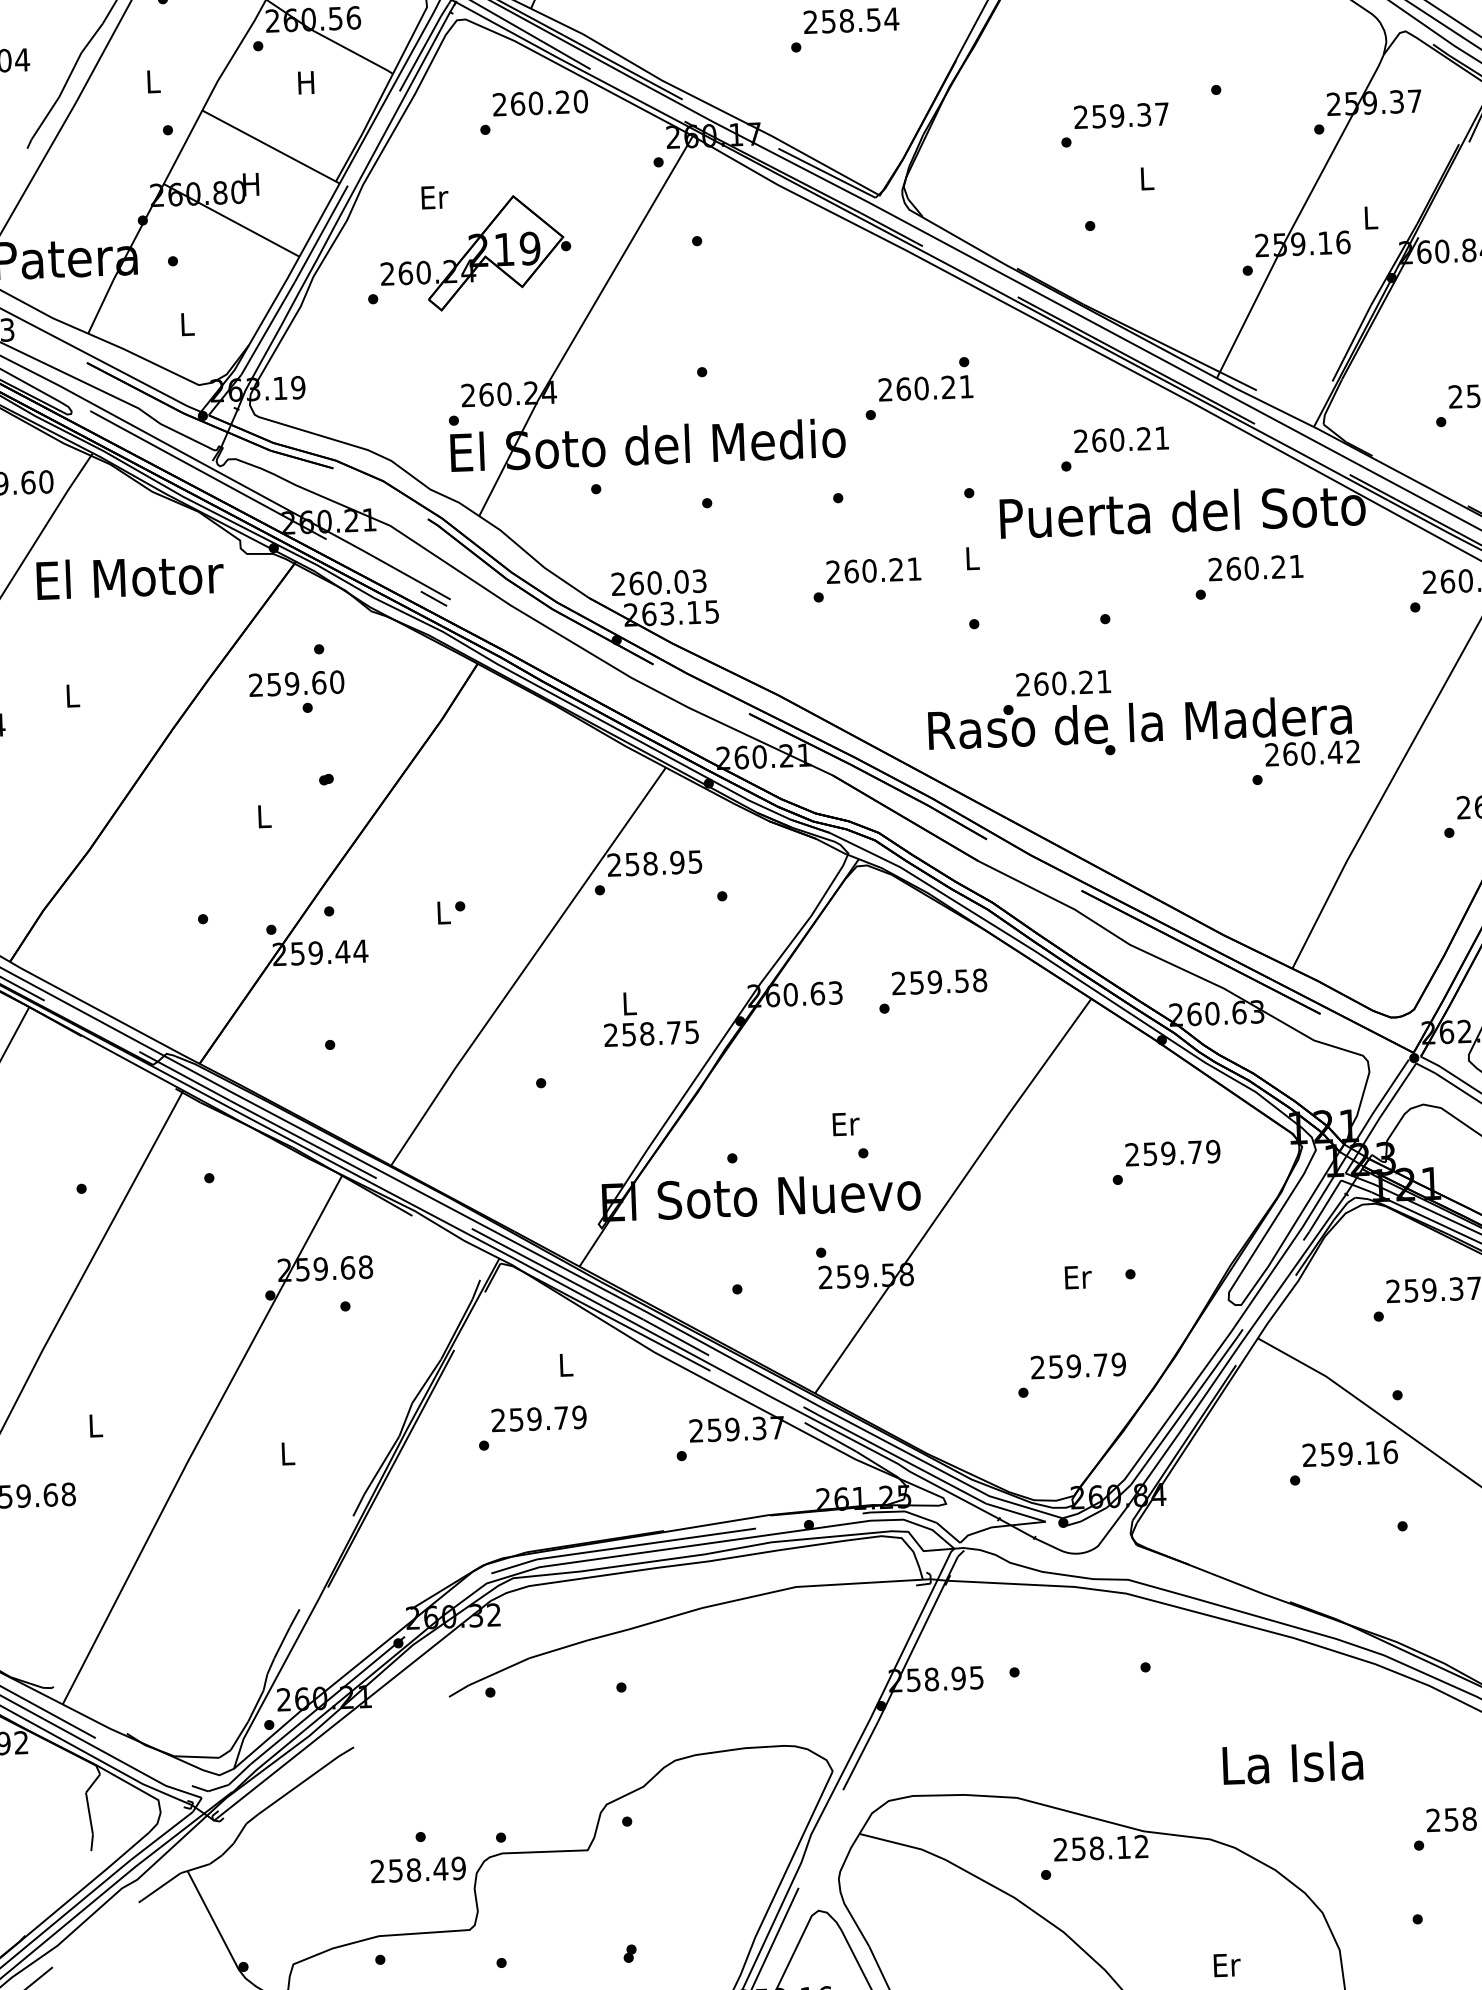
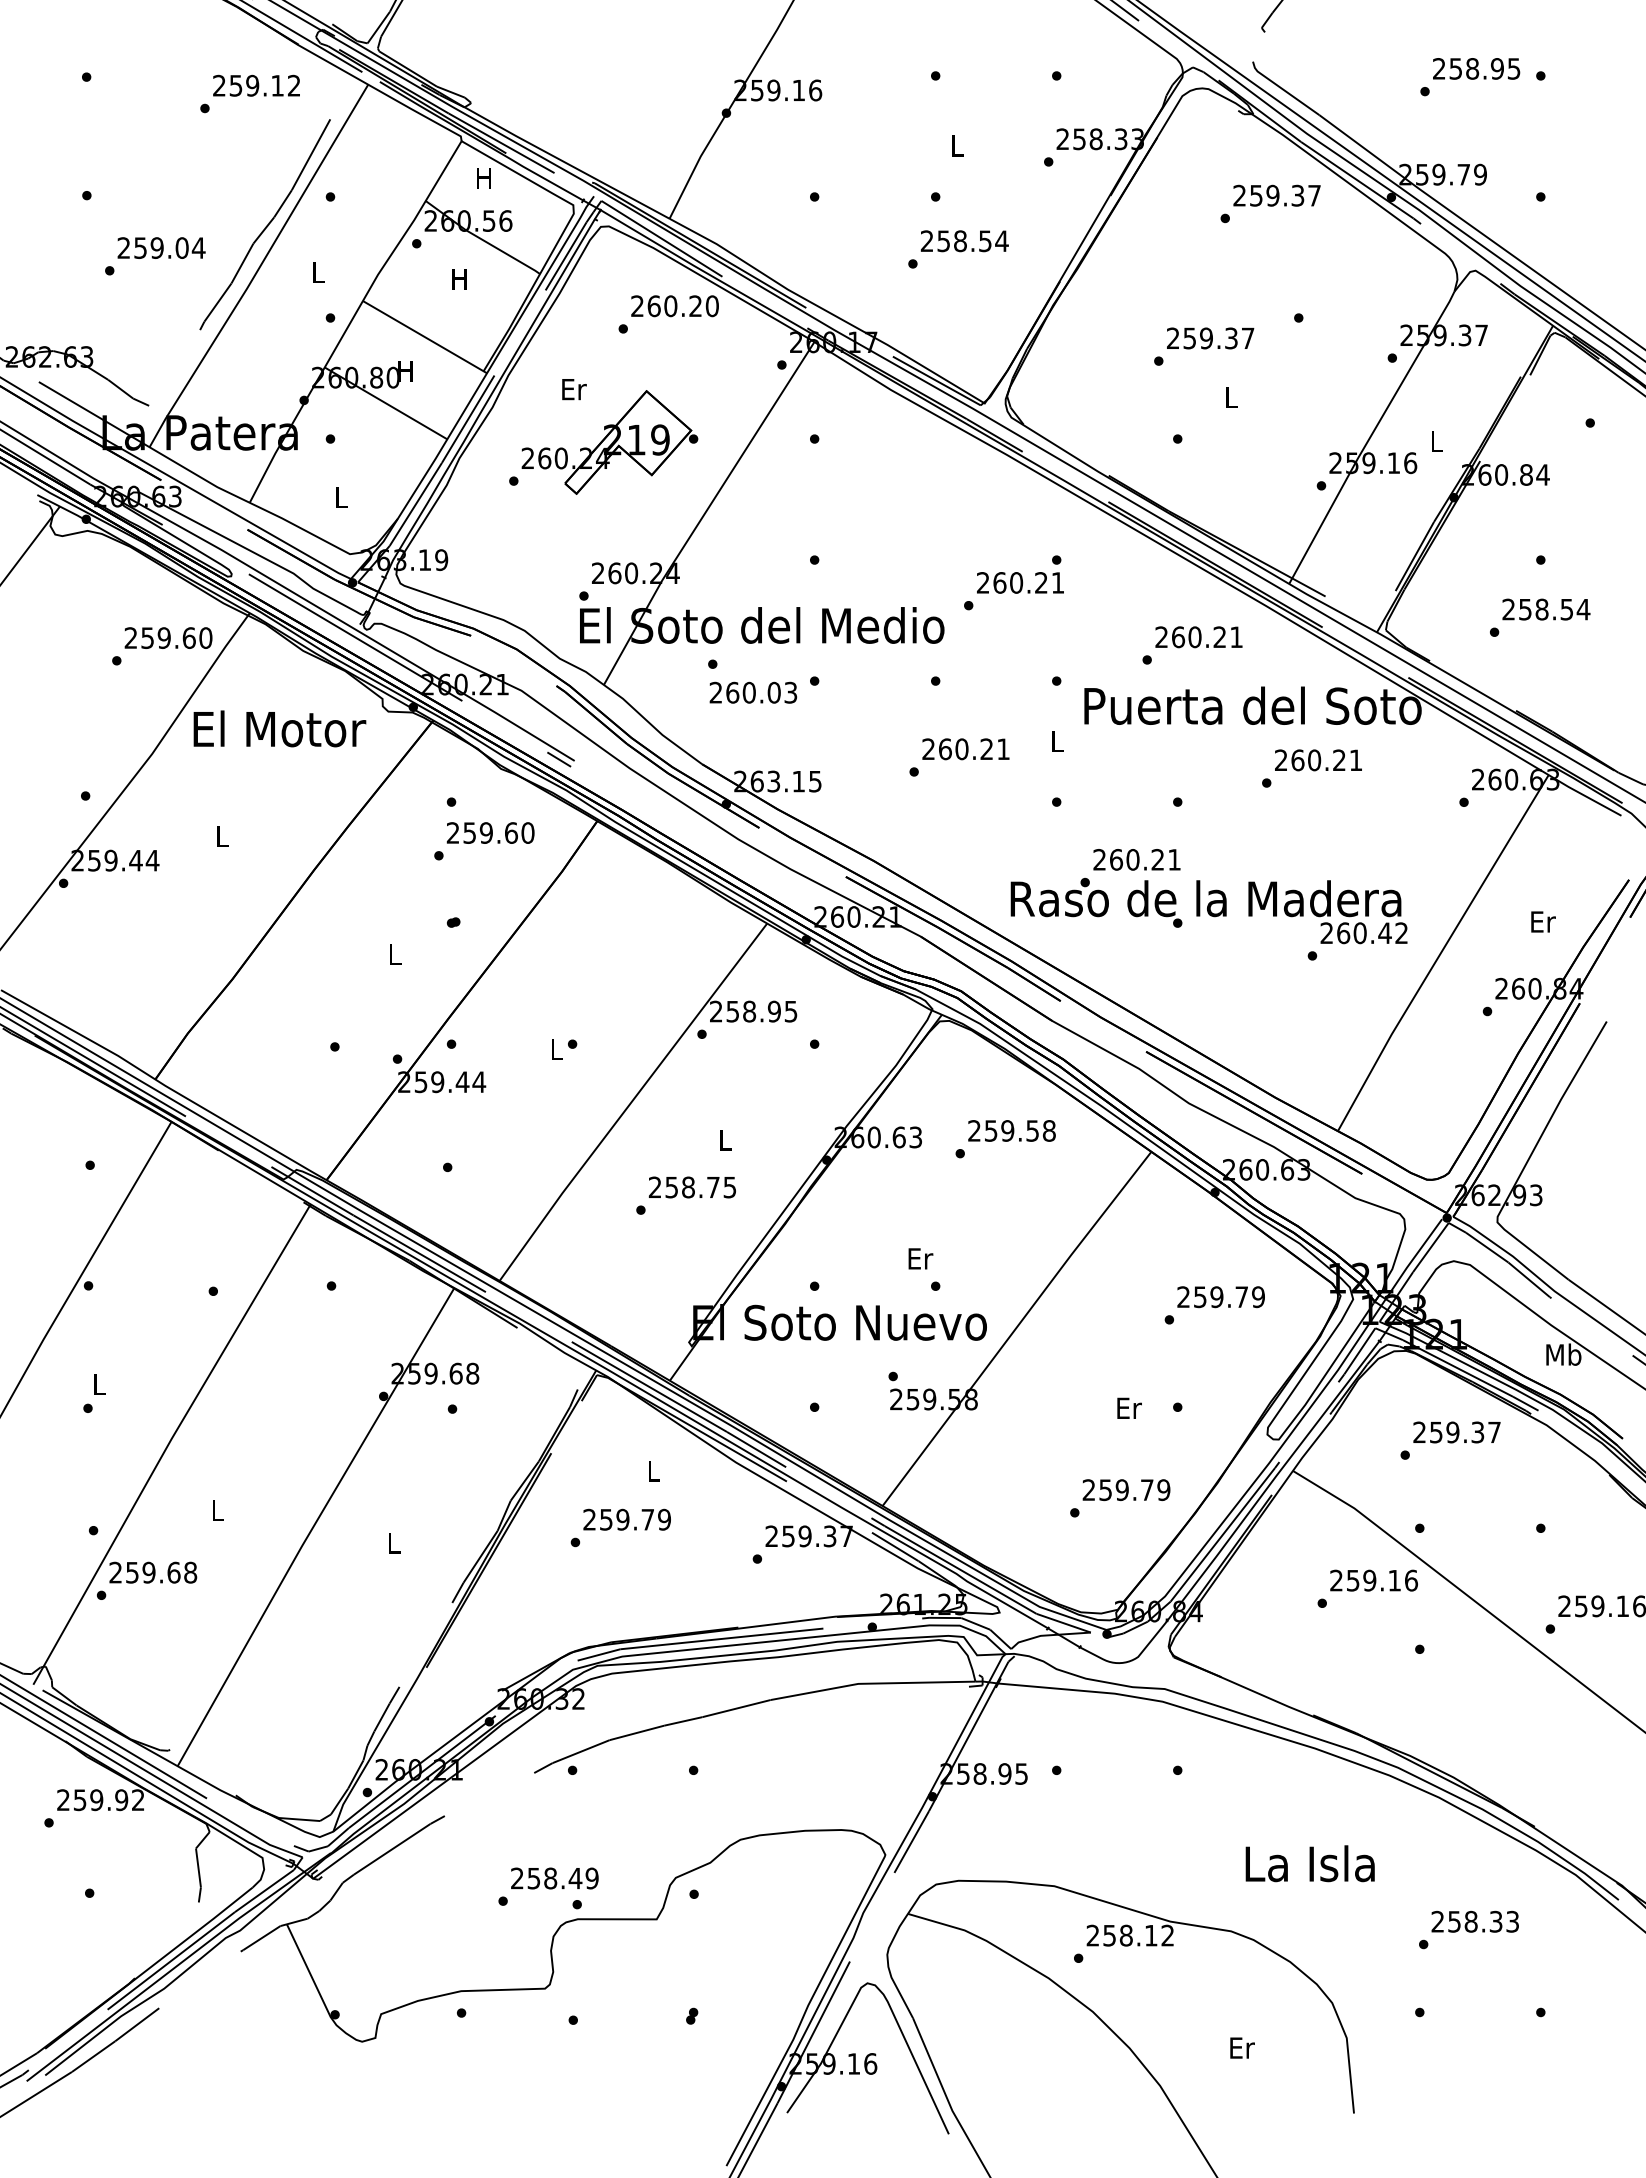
text: (659, 582) -> (753, 692), moved
text: (296, 683) -> (490, 832), moved
text: (650, 1033) -> (691, 1187), moved
text: (418, 1869) -> (554, 1878), moved

